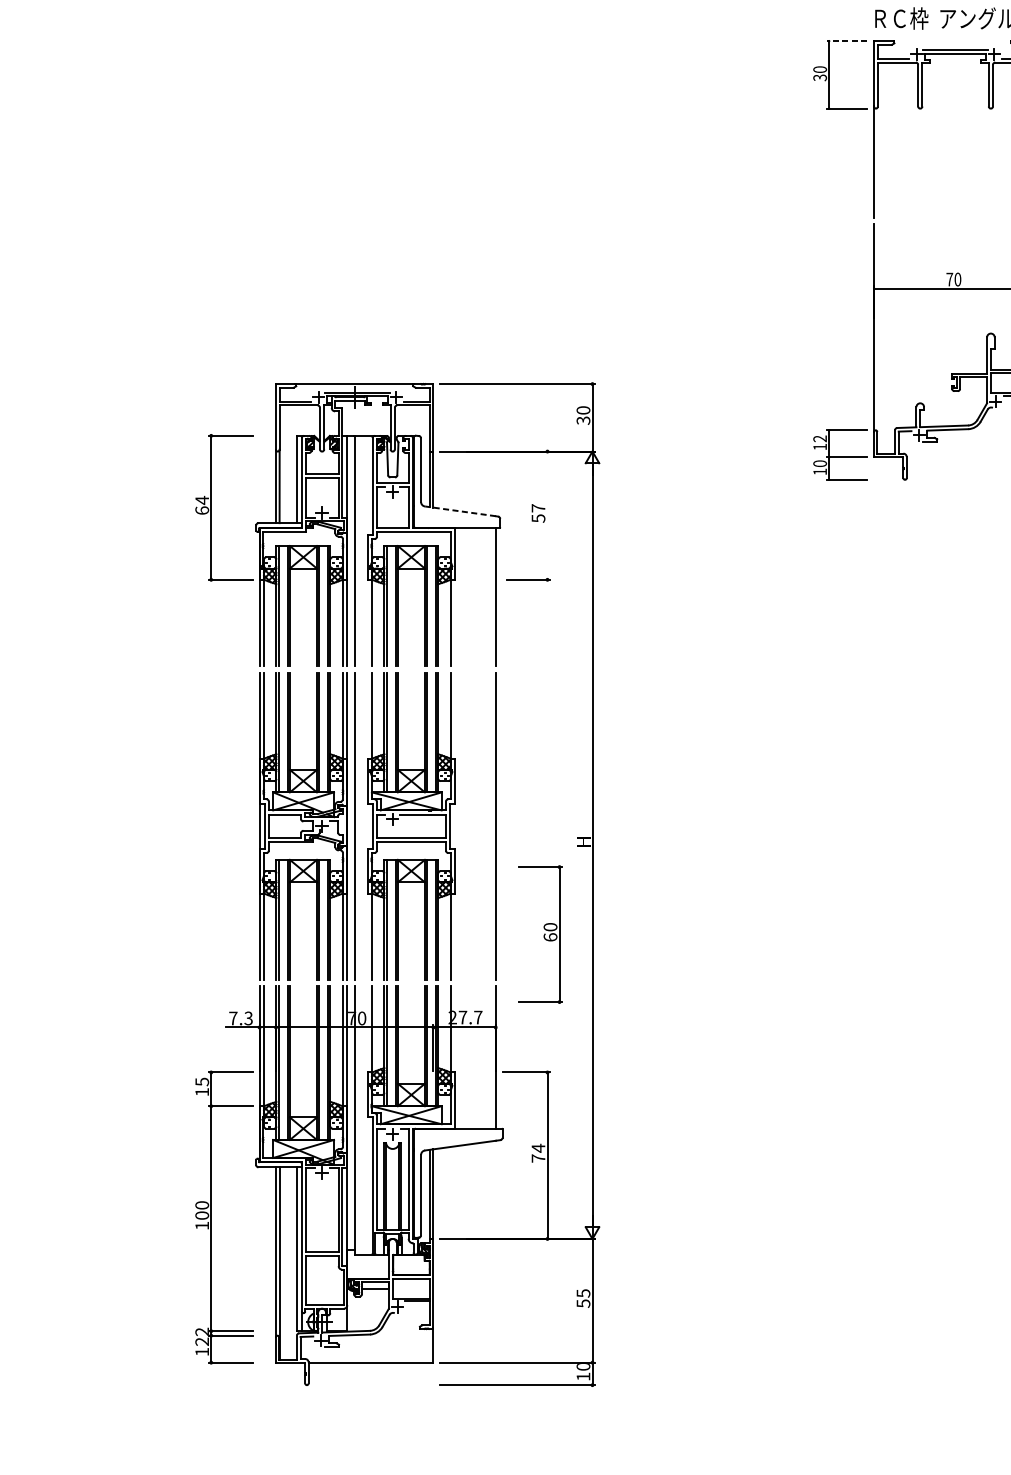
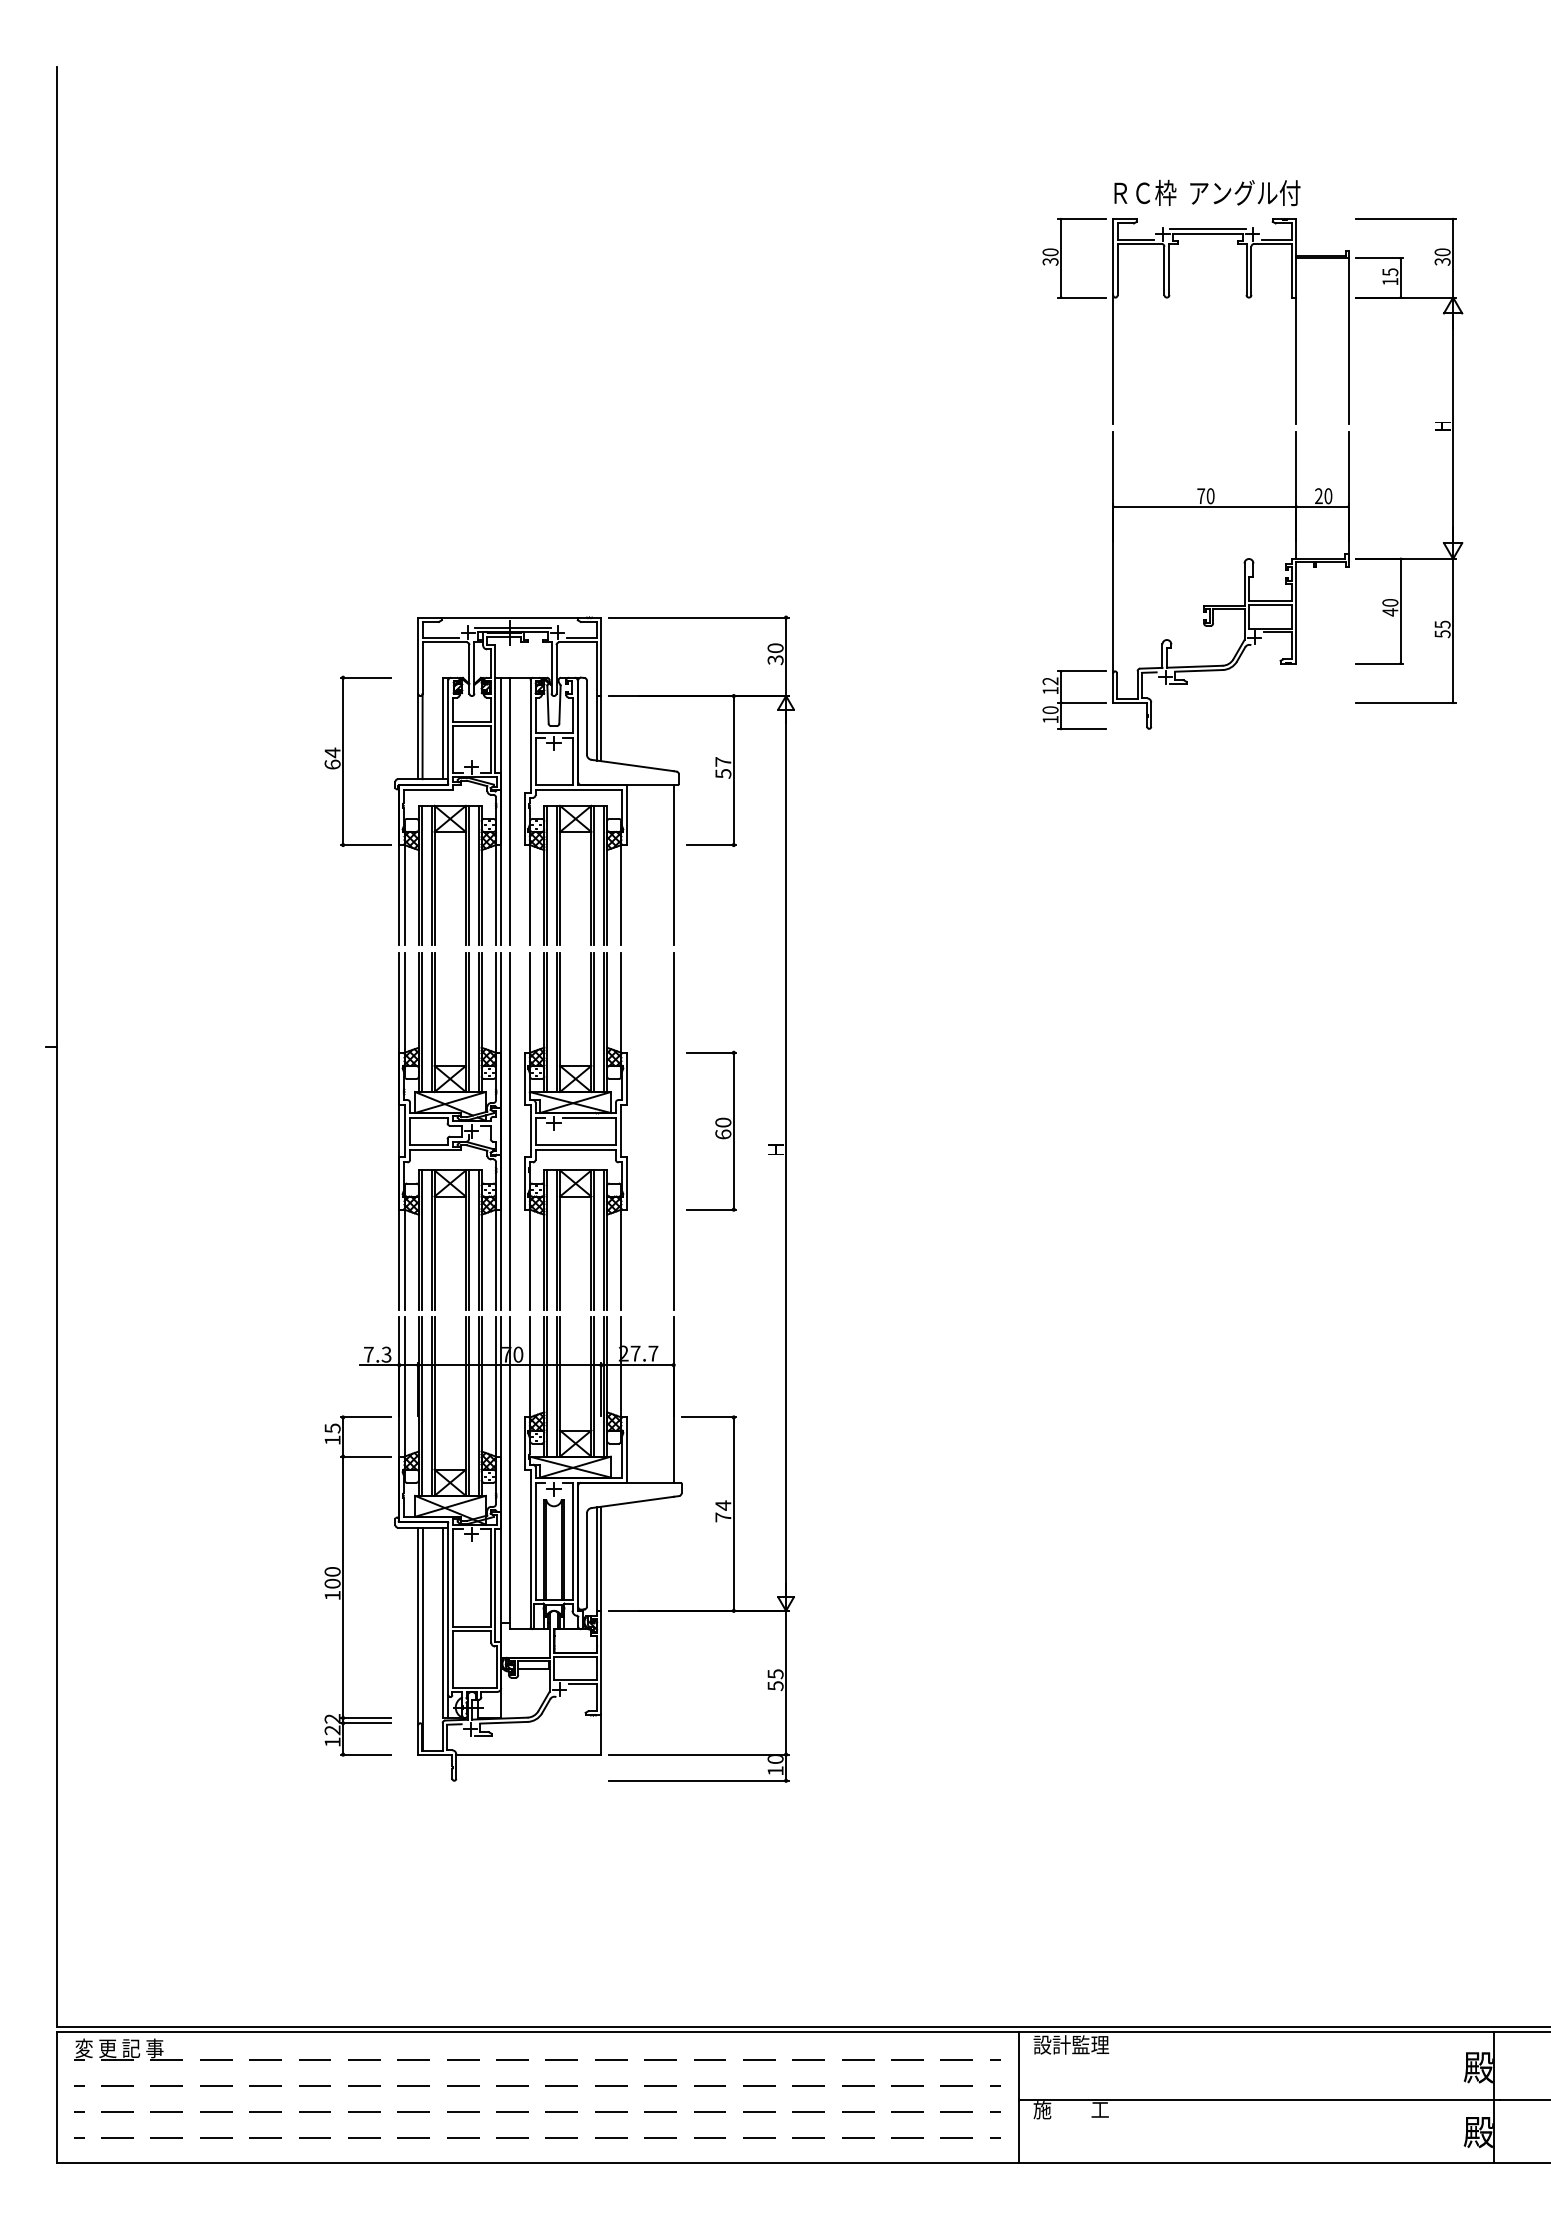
line: (846, 41) -> (1081, 219), dashed -> solid
line: (460, 511) -> (632, 765), dashed -> solid
line: (547, 515) -> (733, 770), added
part: (540, 933) -> (711, 1130), moved

